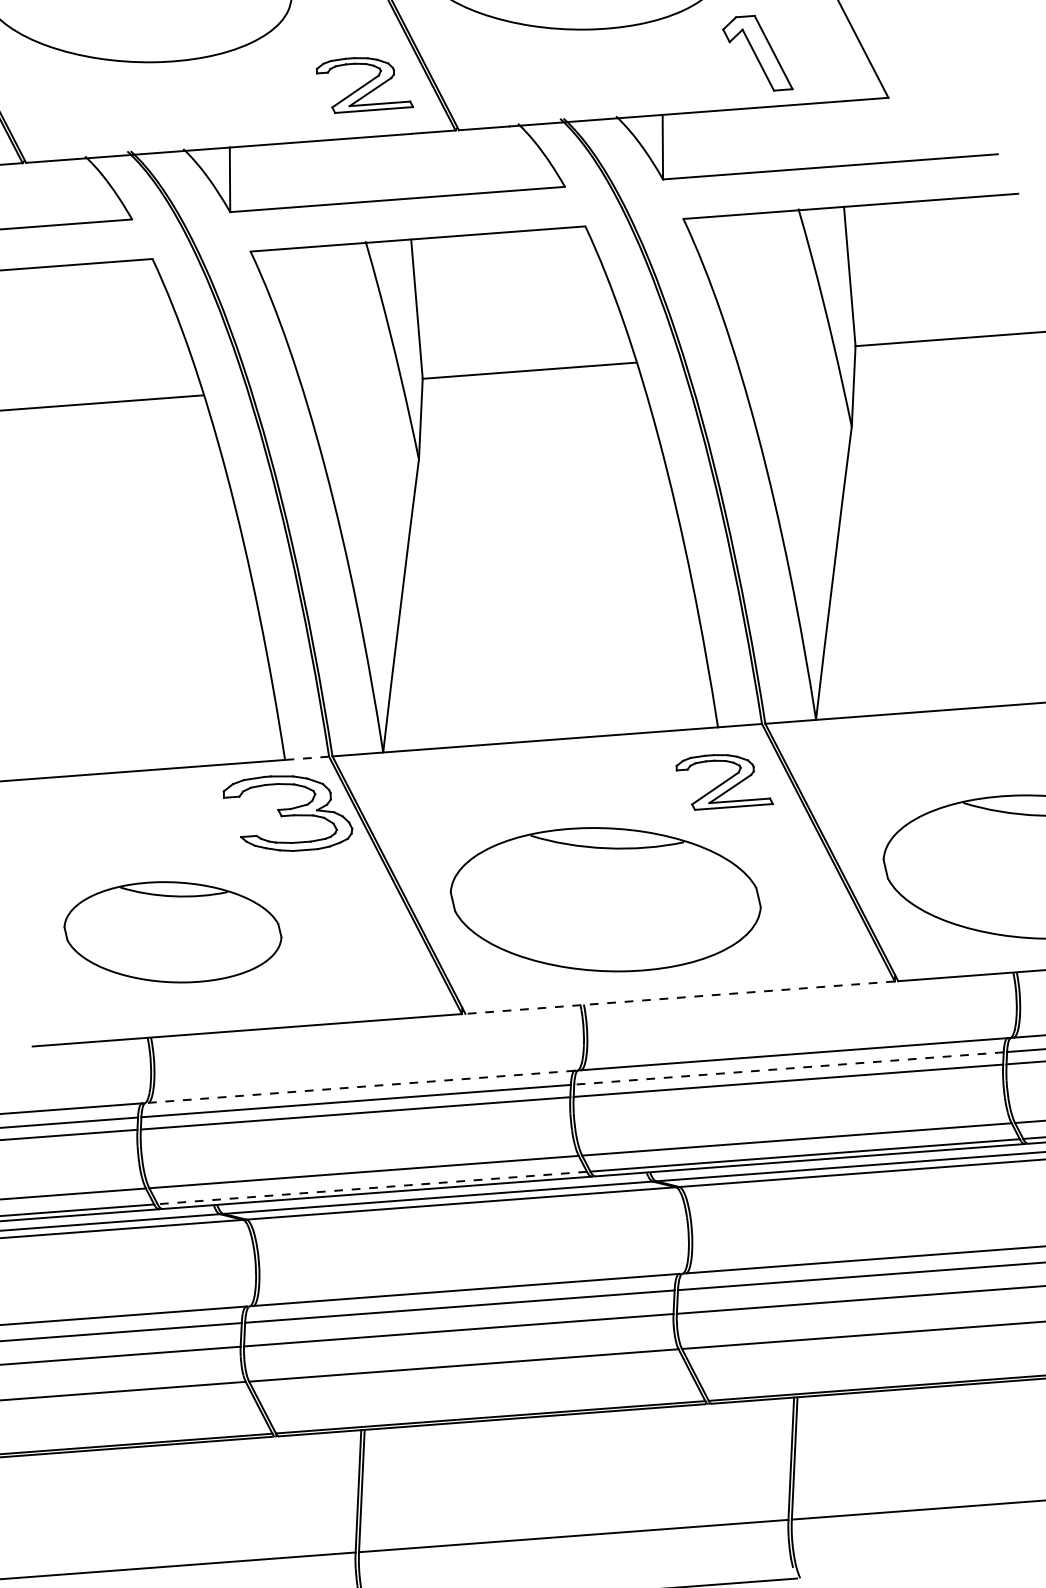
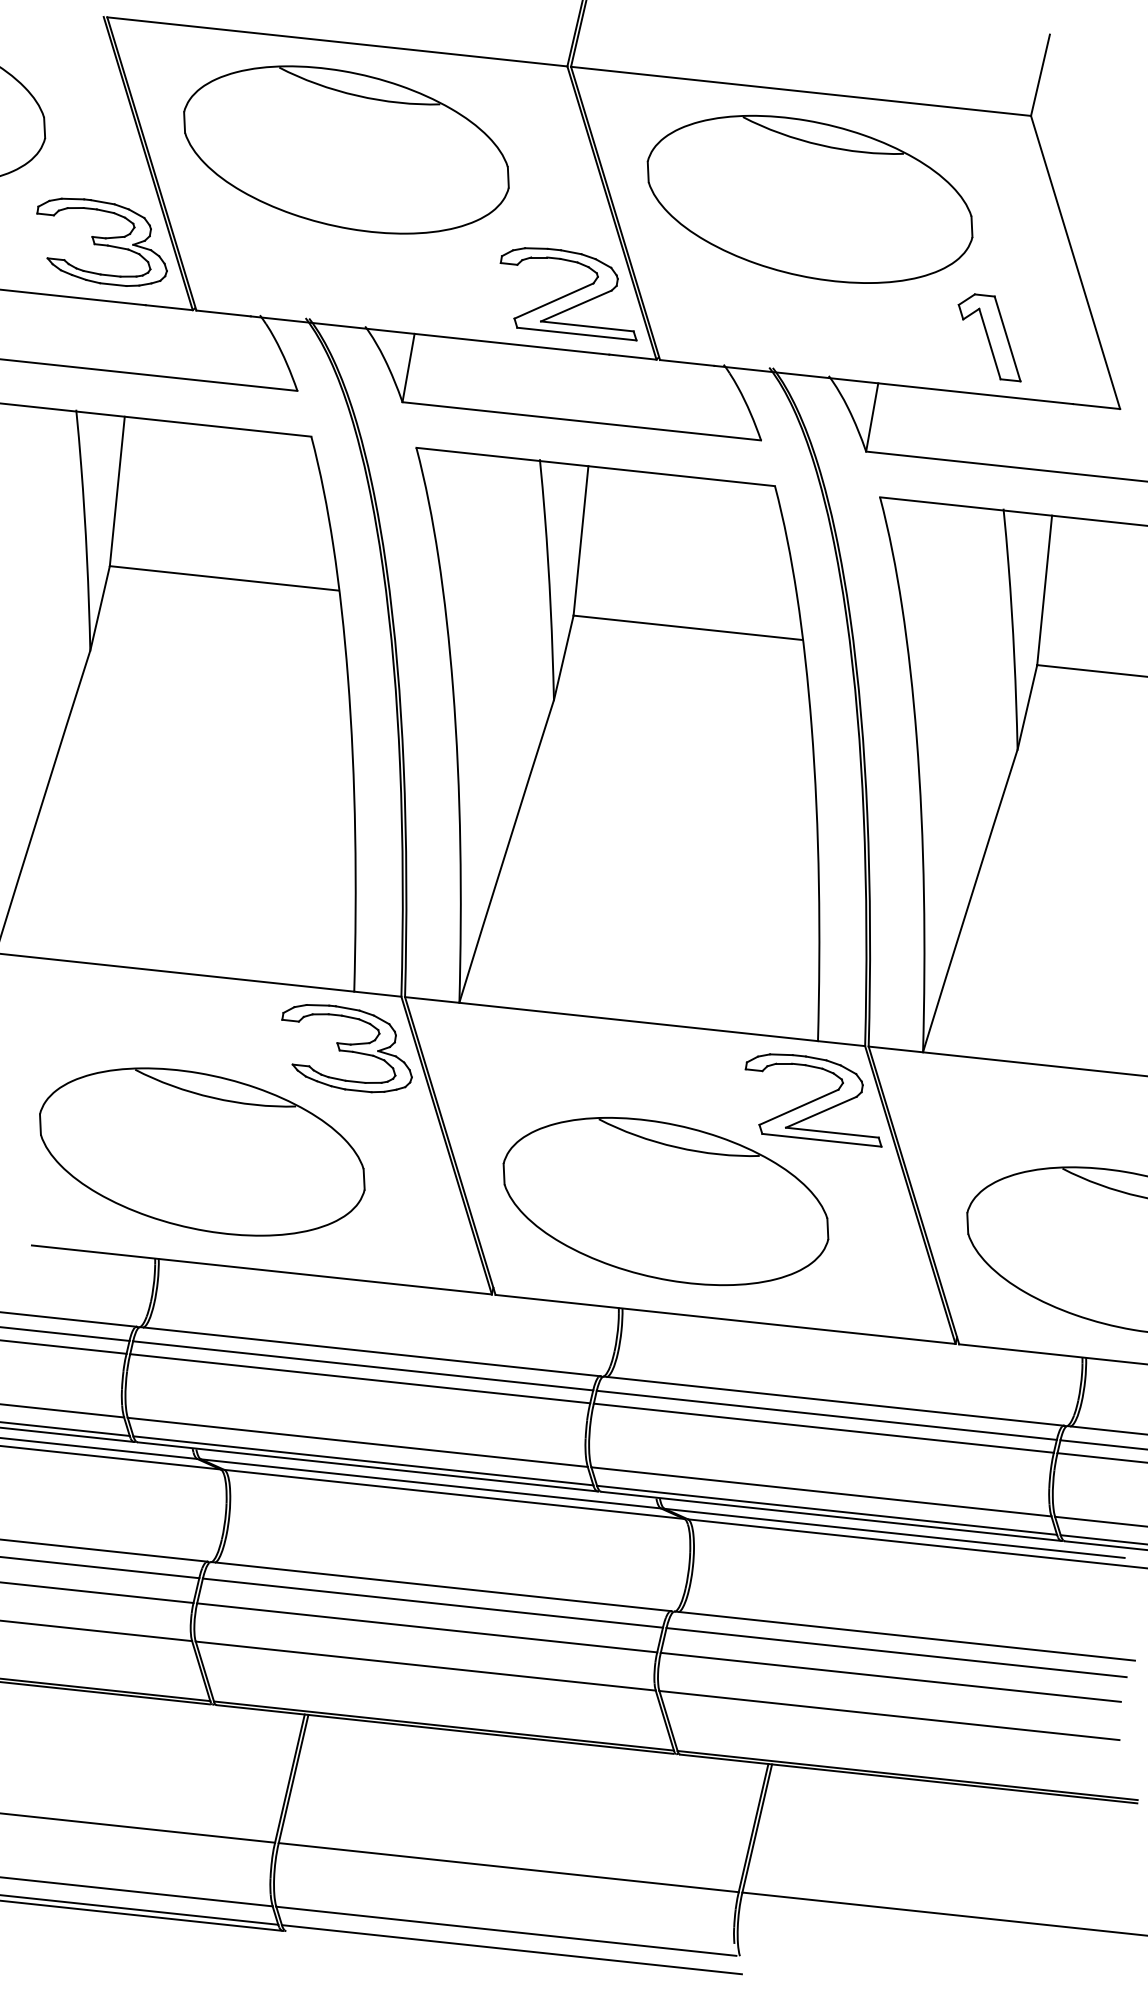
part: (364, 85) -> (568, 294), size x1.43
line: (306, 758) -> (377, 994), dashed -> solid
part: (723, 782) -> (813, 1100), size x1.43
part: (173, 931) -> (202, 1151), size x1.43
line: (680, 997) -> (725, 1319), dashed -> solid
line: (788, 1068) -> (826, 1415), dashed -> solid
line: (359, 1086) -> (369, 1351), dashed -> solid
line: (371, 1187) -> (362, 1460), dashed -> solid

